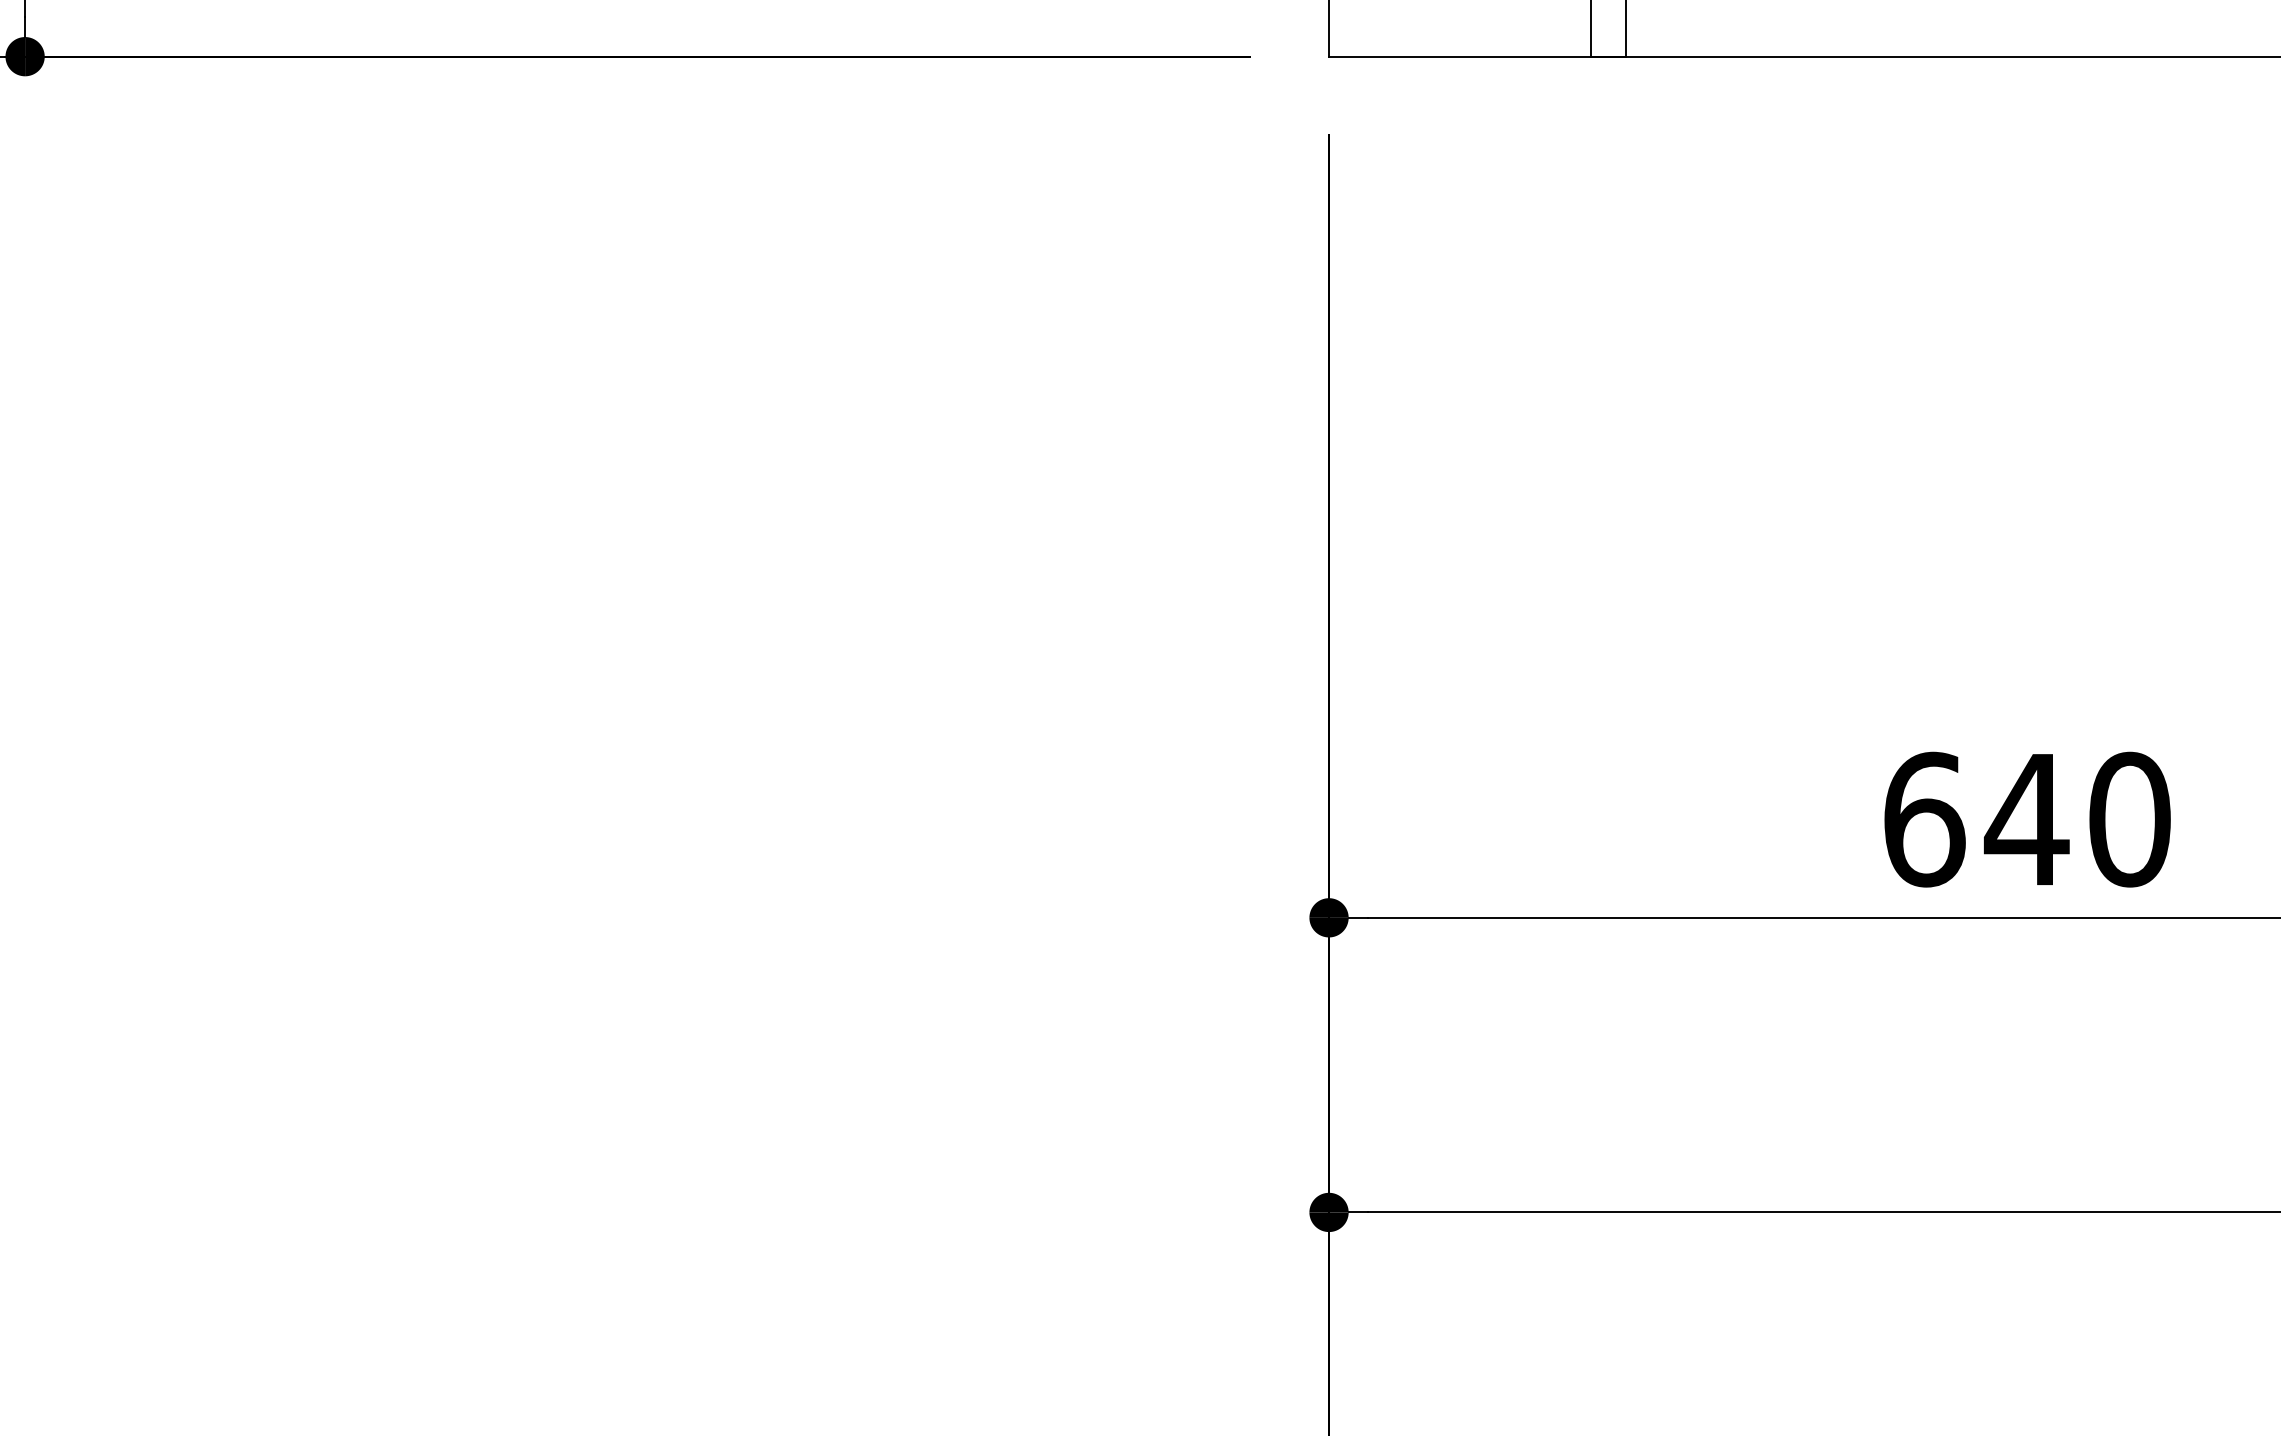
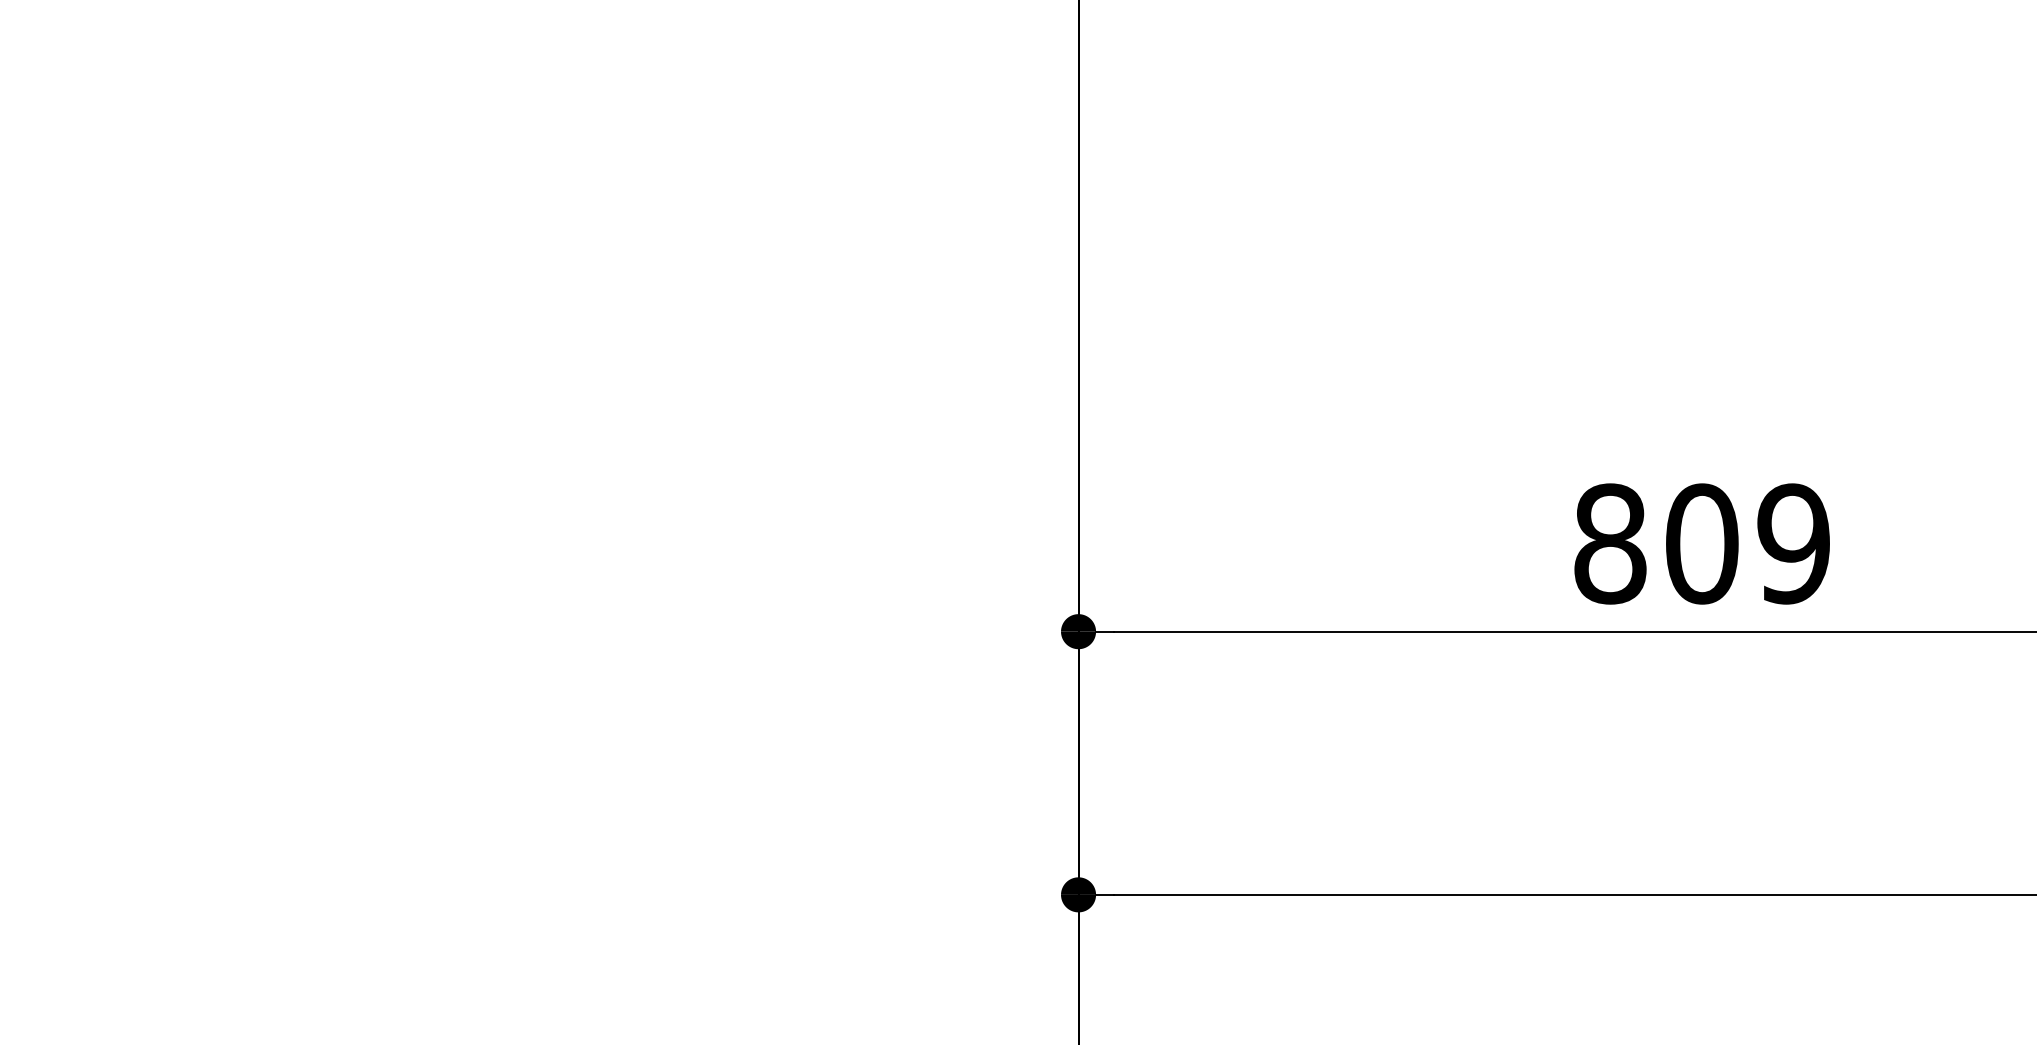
text: (2027, 819) -> (1702, 543), 640 -> 809

